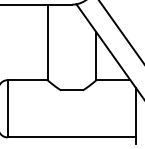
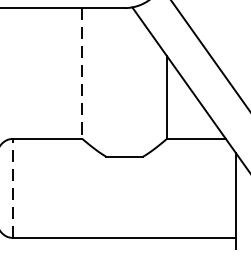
line: (47, 42) -> (82, 73), solid -> dashed
line: (7, 108) -> (12, 187), solid -> dashed

